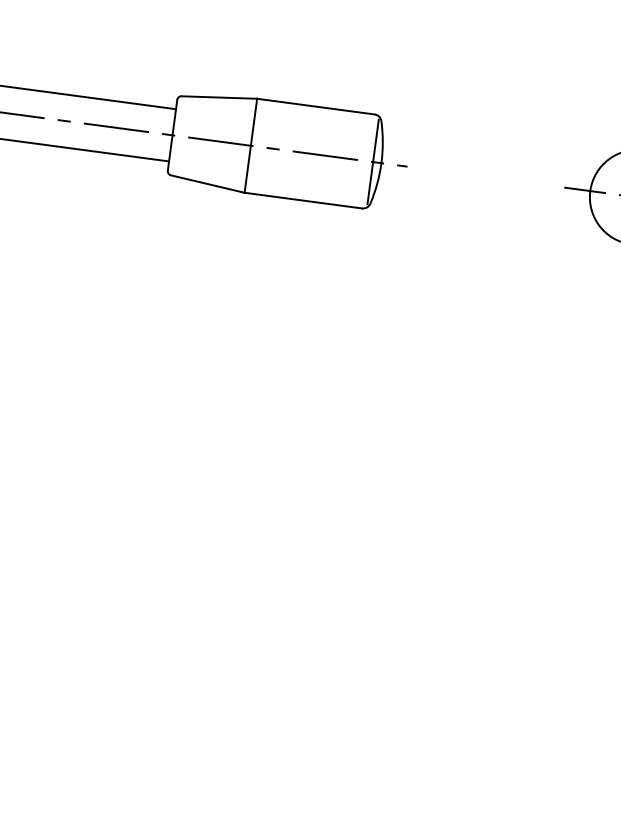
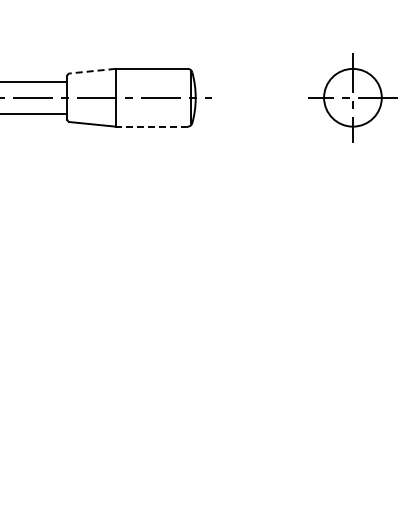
line: (219, 98) -> (92, 71), solid -> dashed
line: (303, 200) -> (151, 126), solid -> dashed

